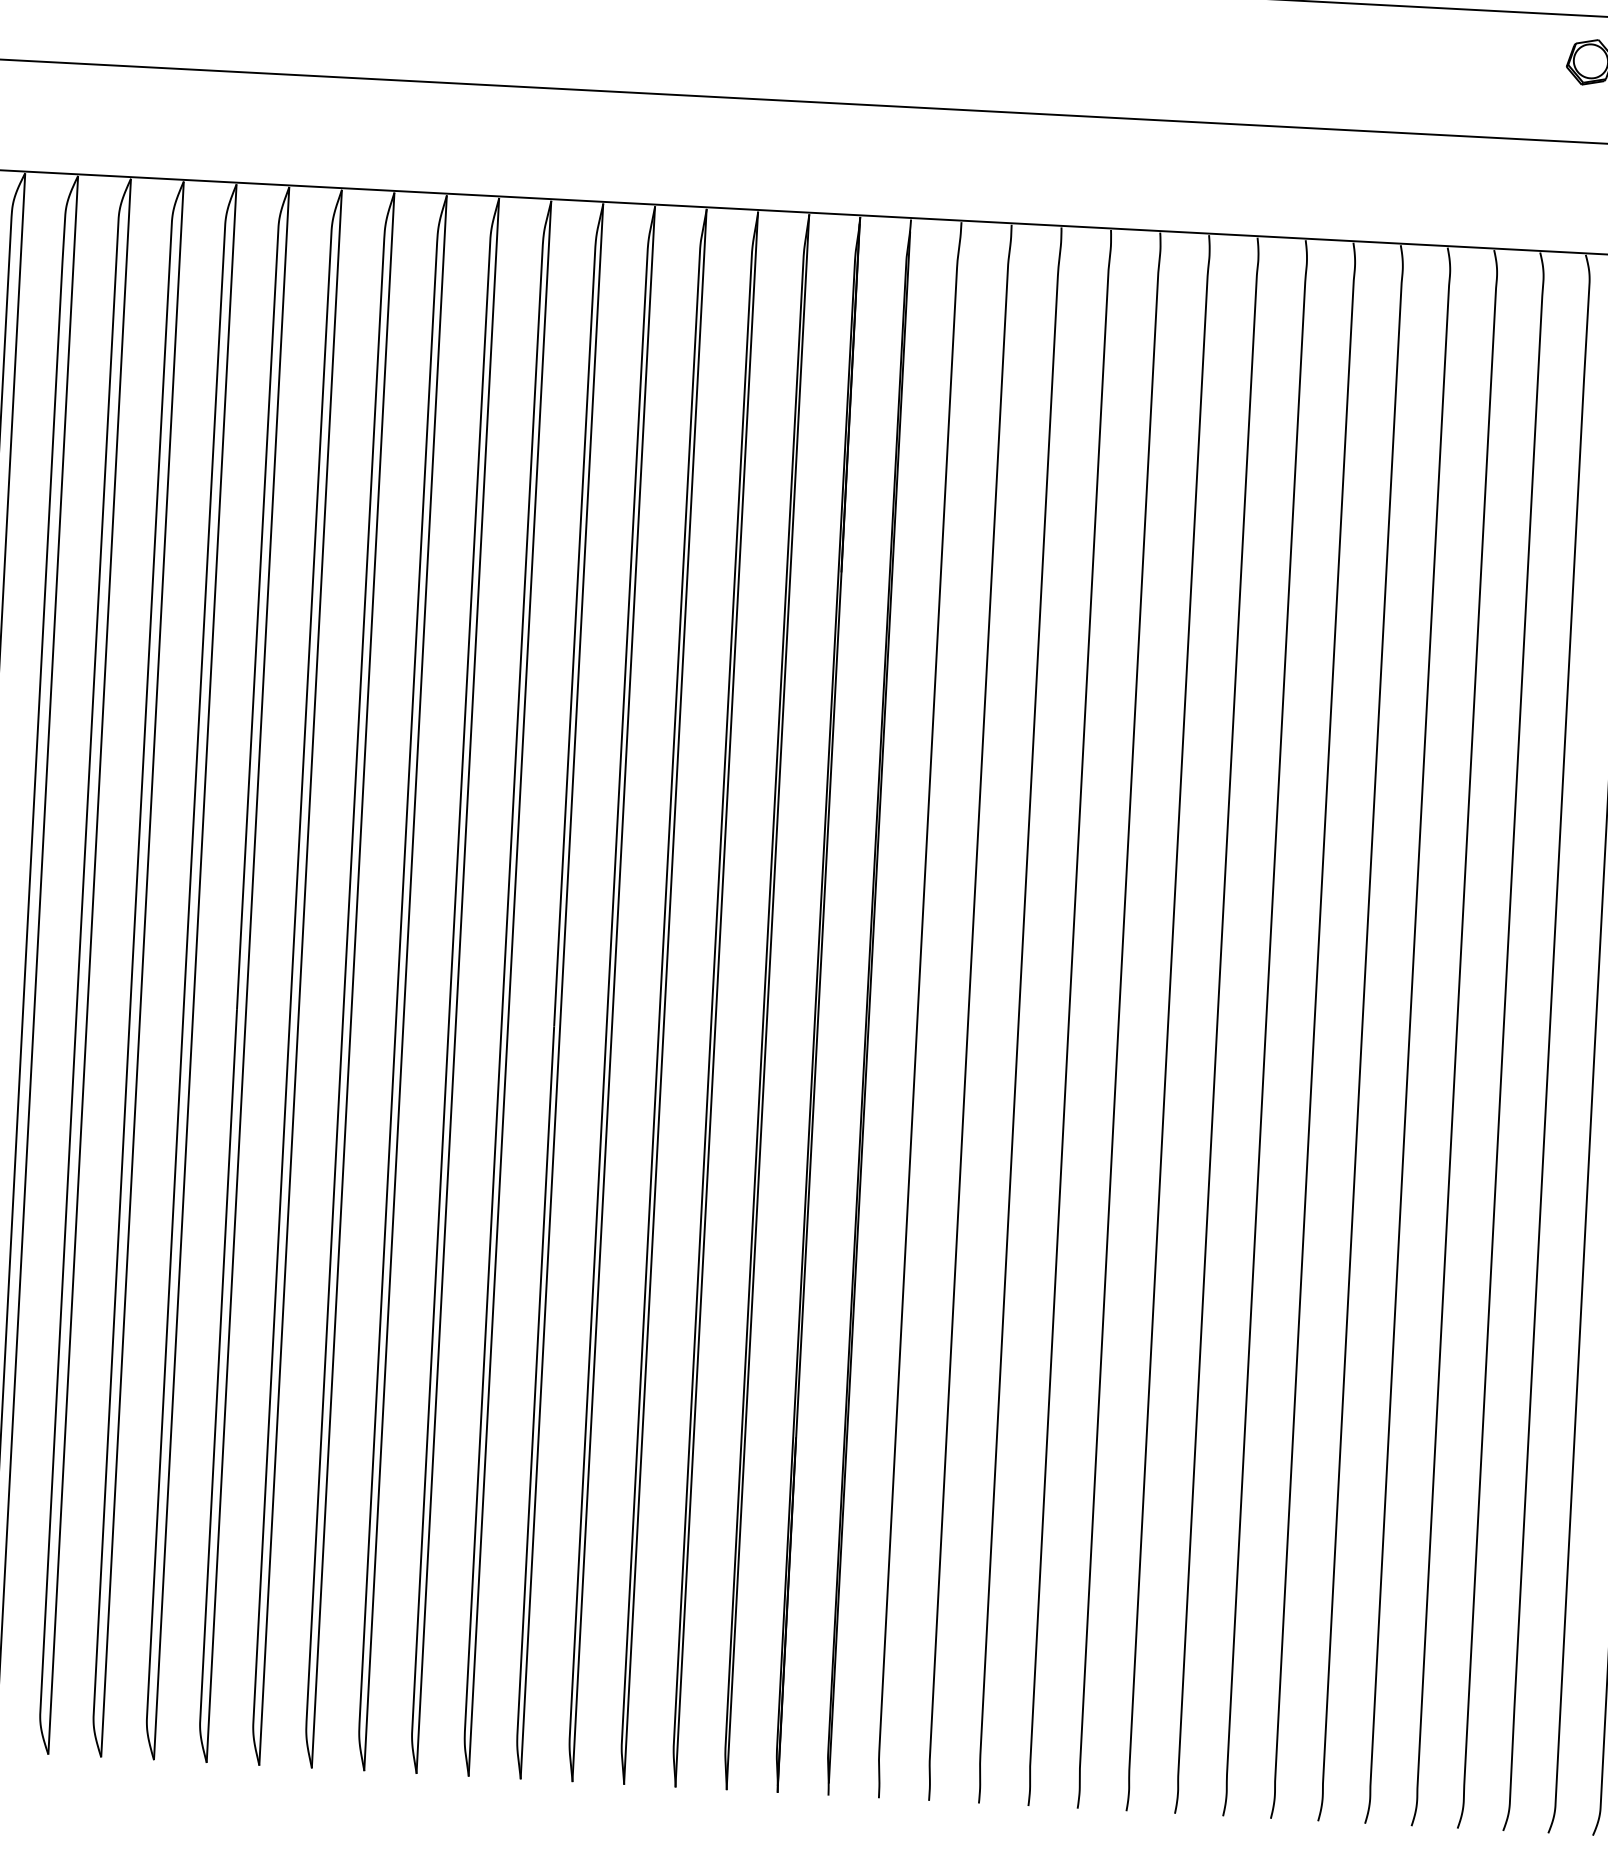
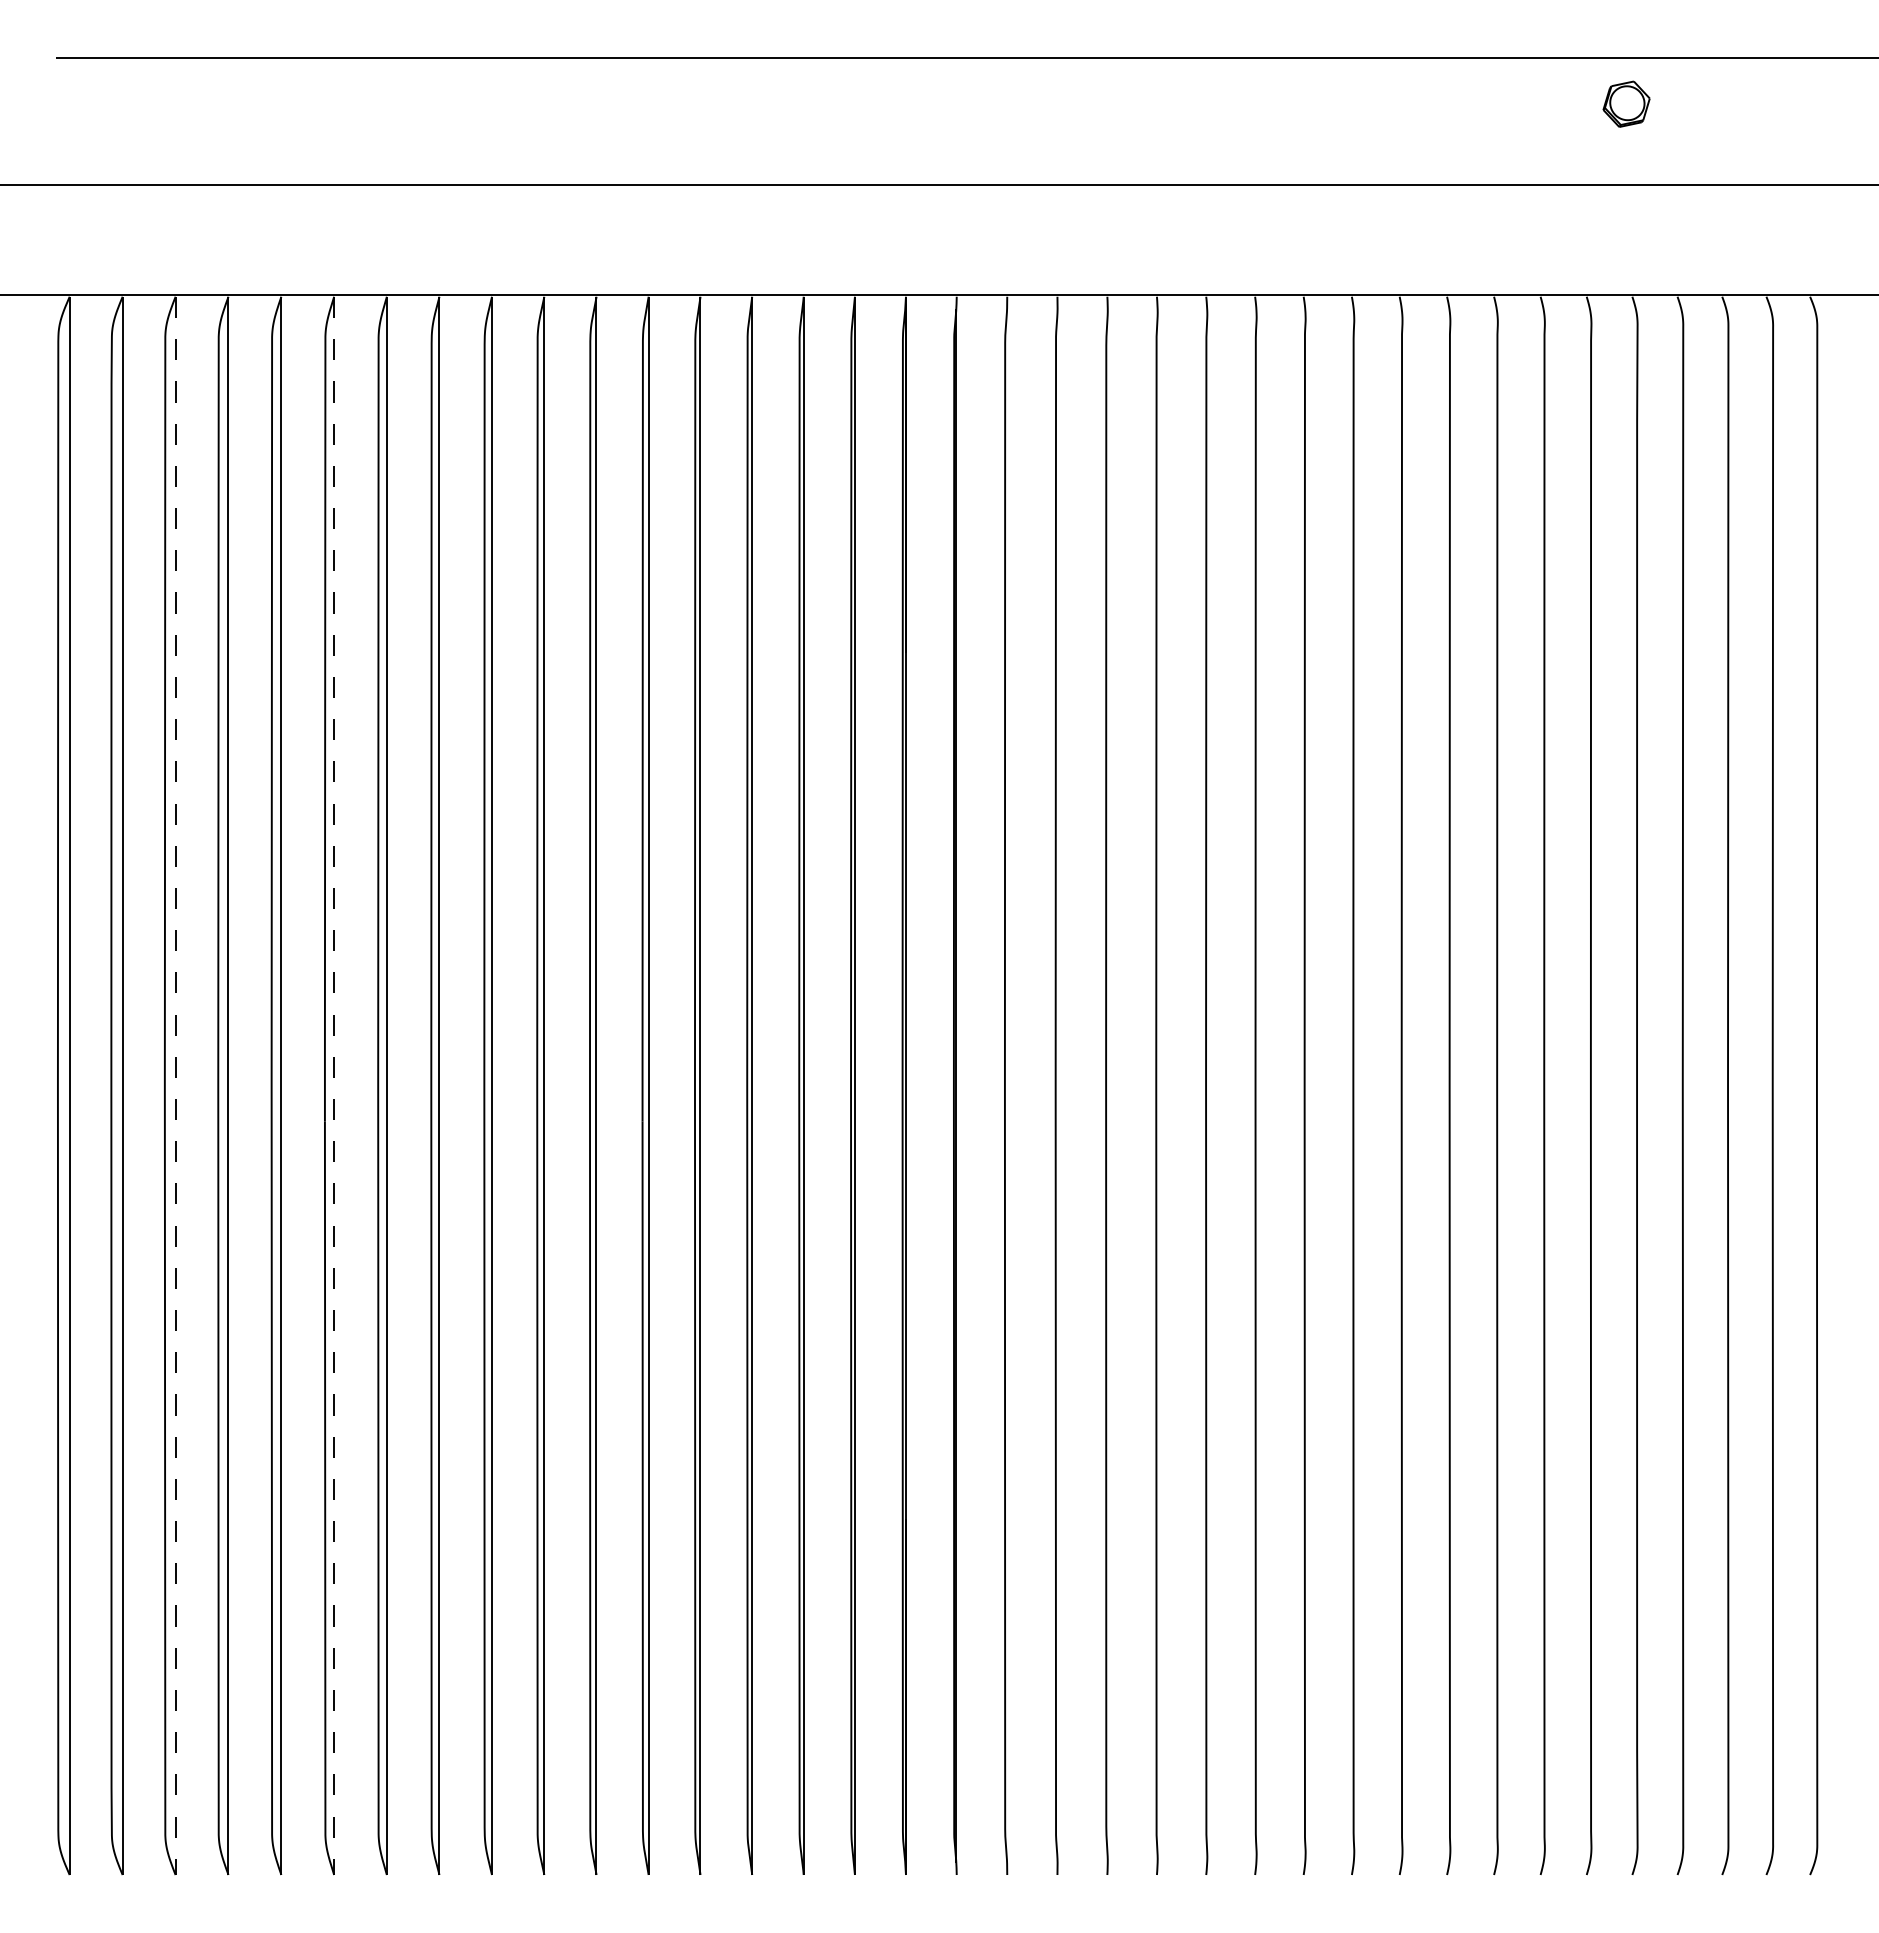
line: (89, 966) -> (175, 1085), solid -> dashed
line: (248, 974) -> (334, 1085), solid -> dashed

